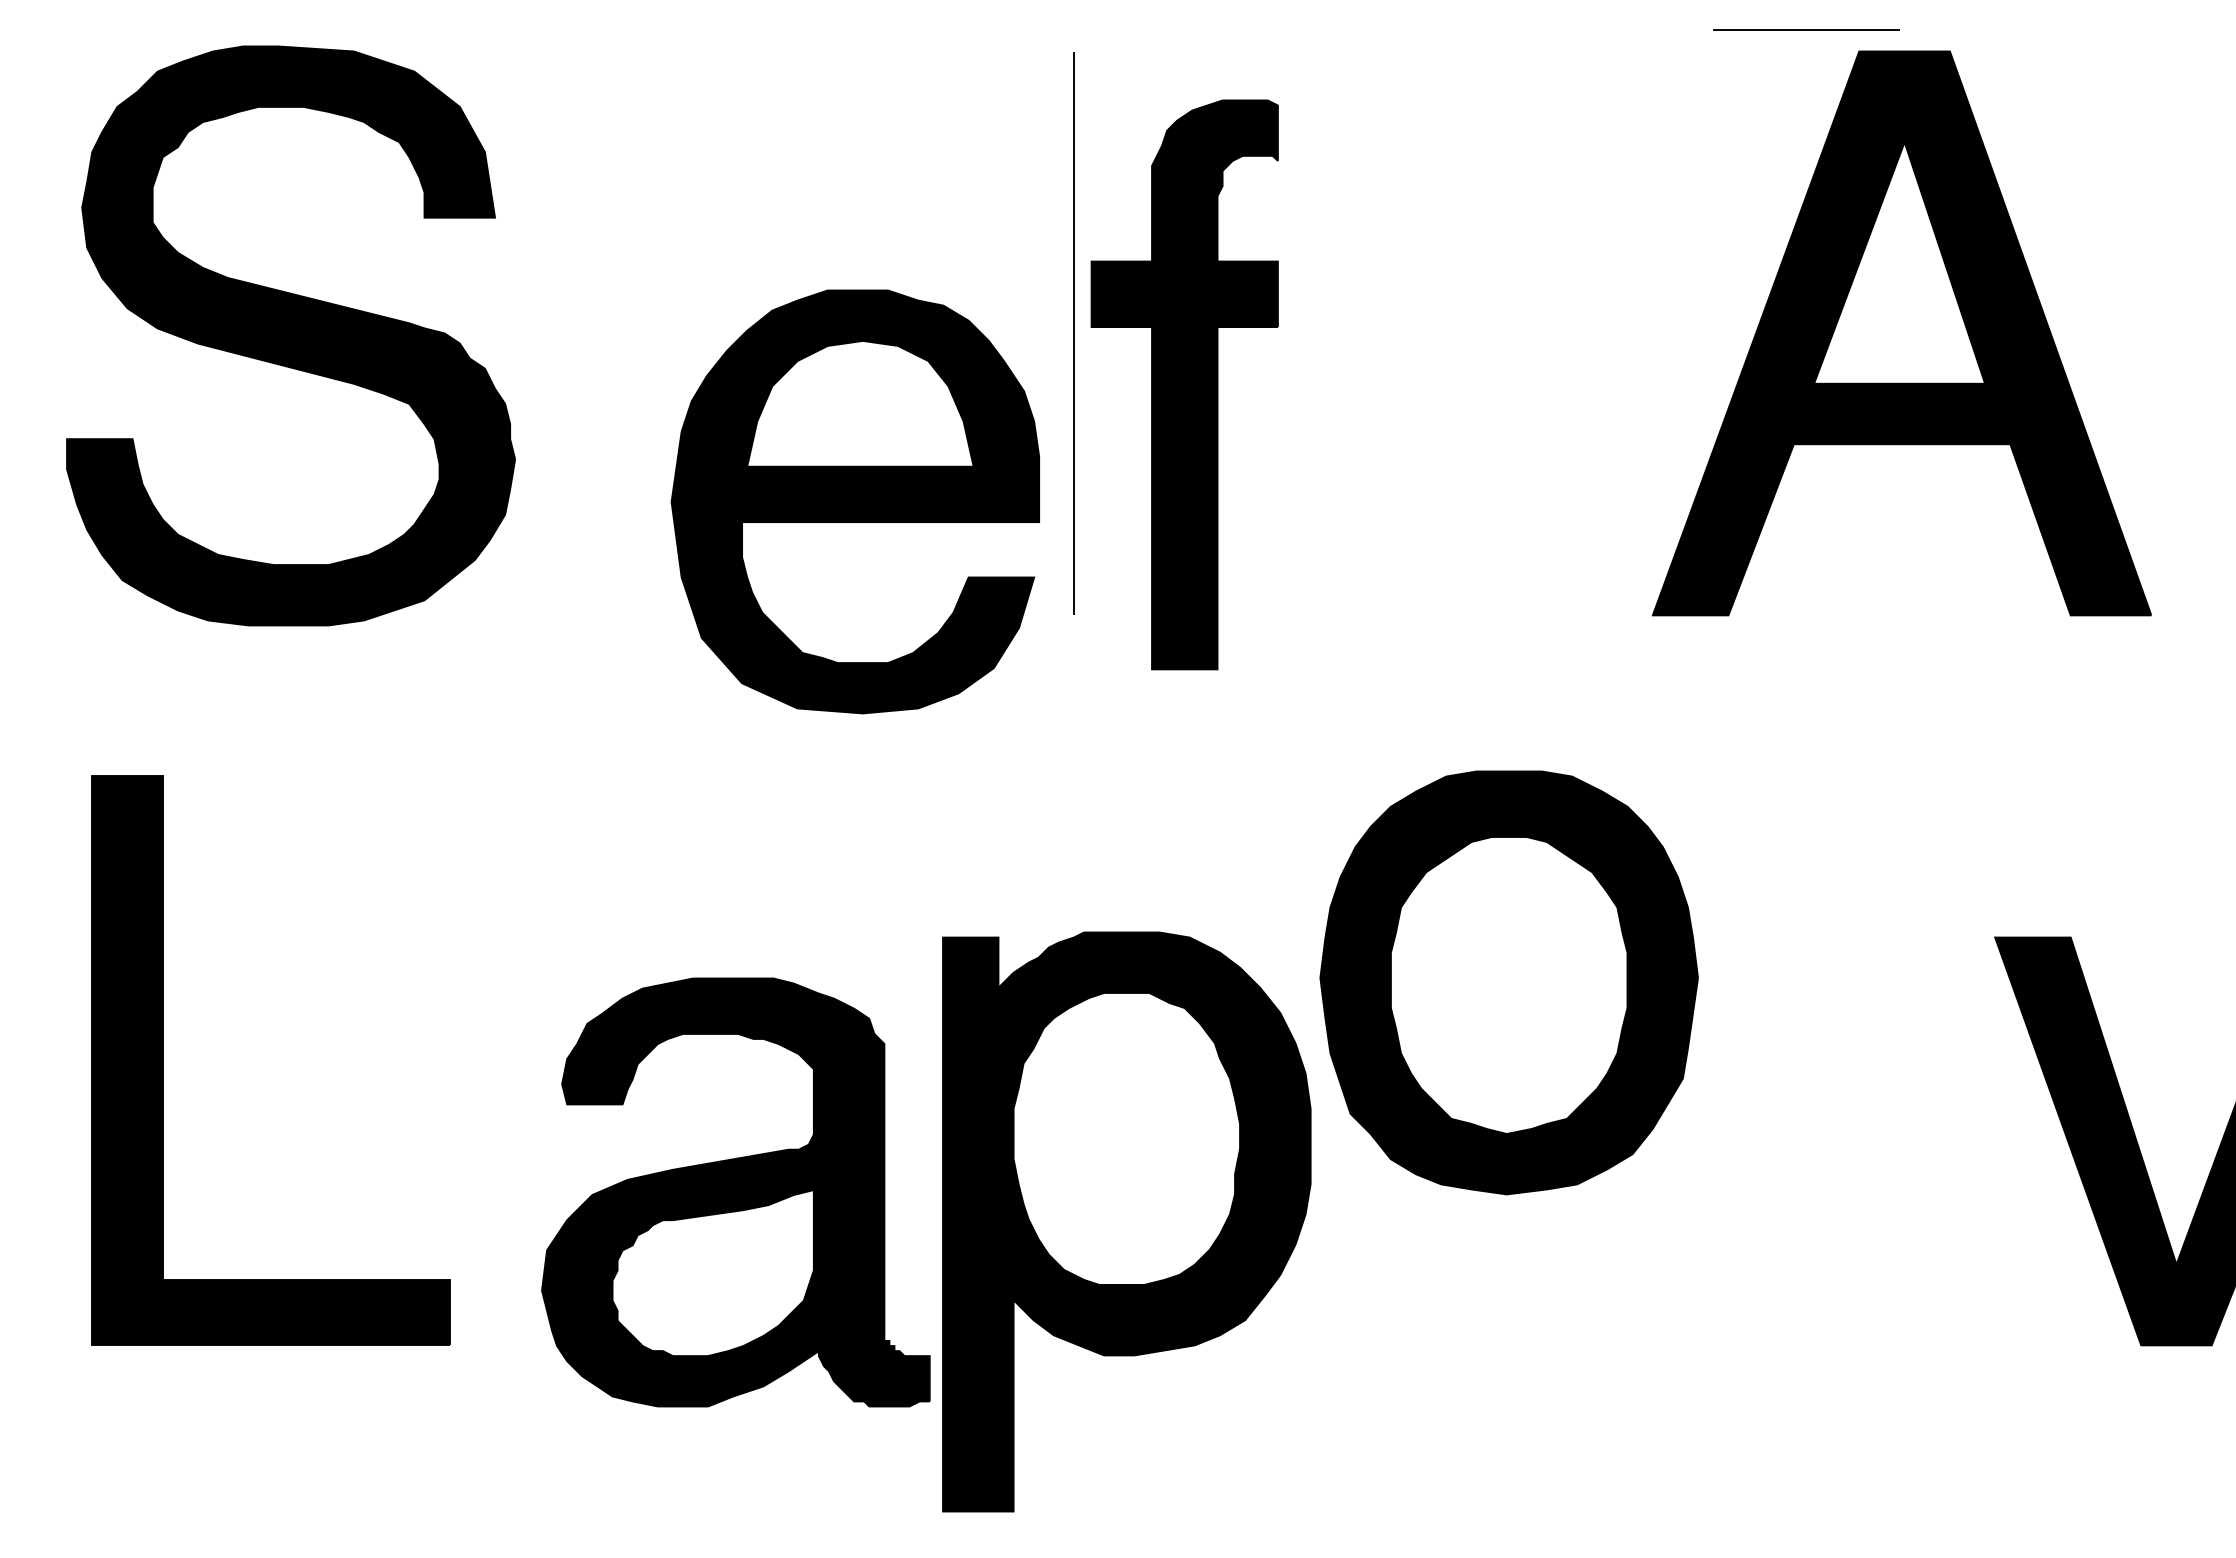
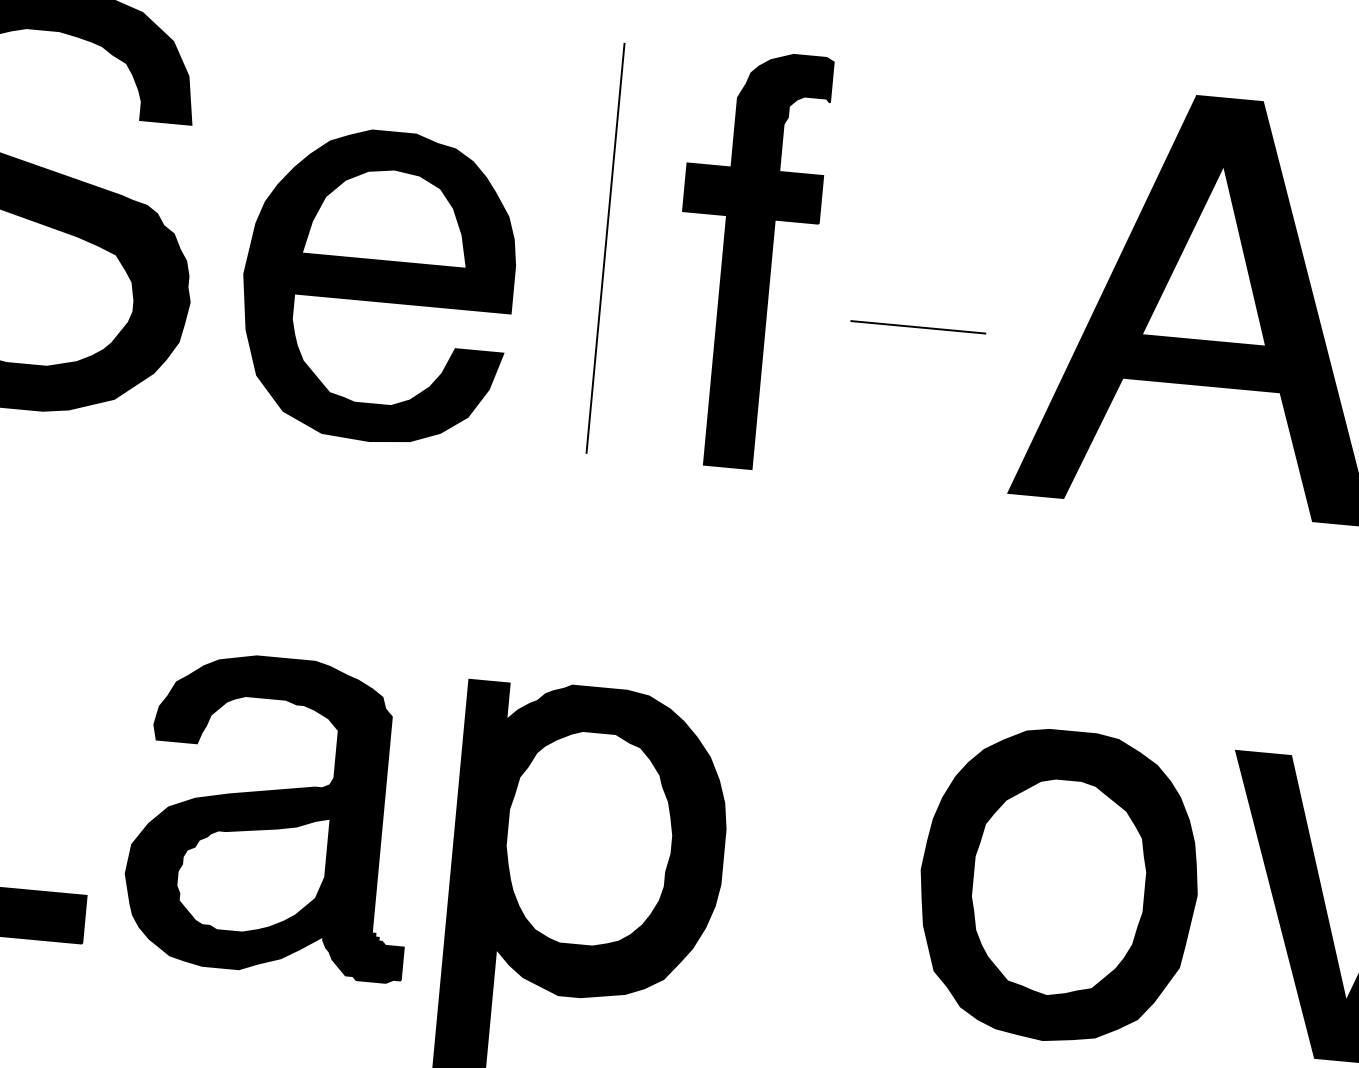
line: (1806, 29) -> (918, 326), moved
part: (1184, 384) -> (746, 259), moved
part: (854, 501) -> (377, 286), moved
part: (1508, 982) -> (1058, 885), moved
part: (735, 1192) -> (273, 815), moved

